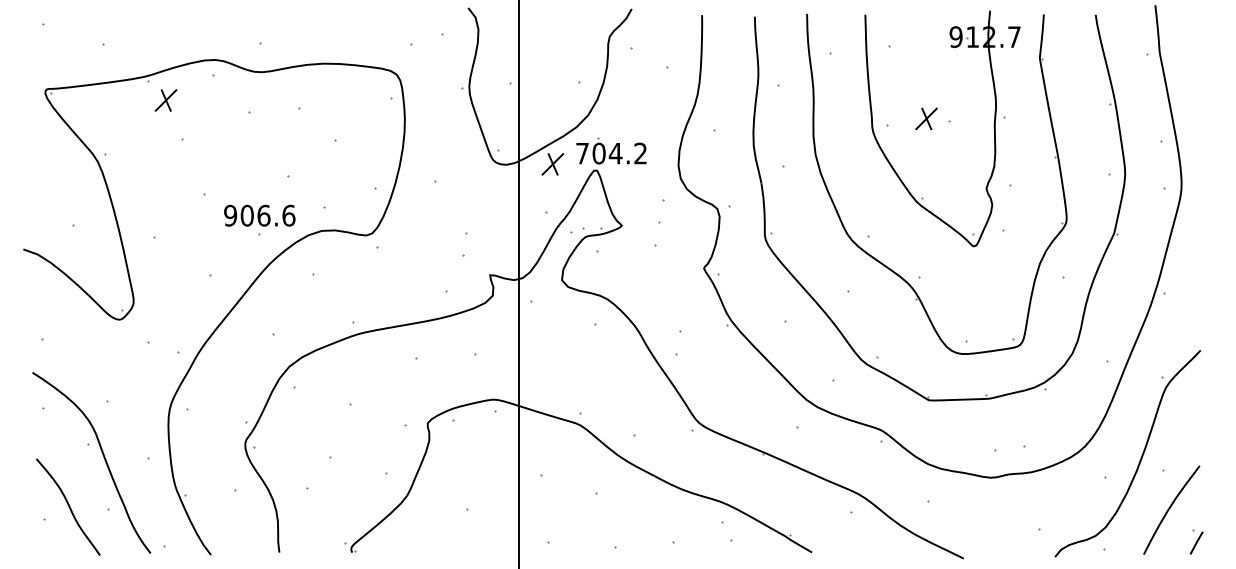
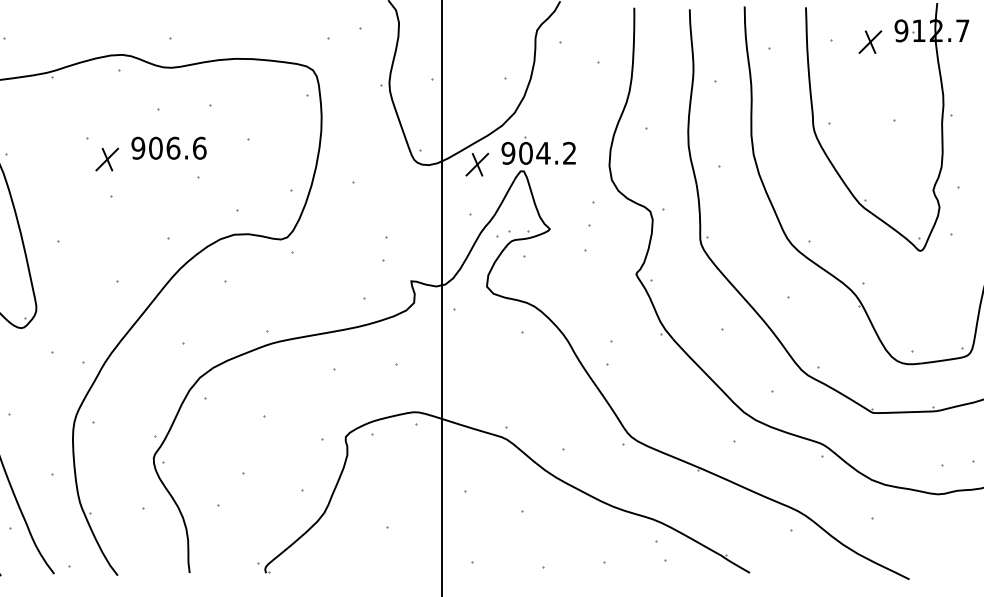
part: (165, 100) -> (106, 159), moved
part: (926, 118) -> (870, 41), moved
text: (581, 153) -> (507, 153), 704.2 -> 904.2
text: (259, 215) -> (168, 148), moved

